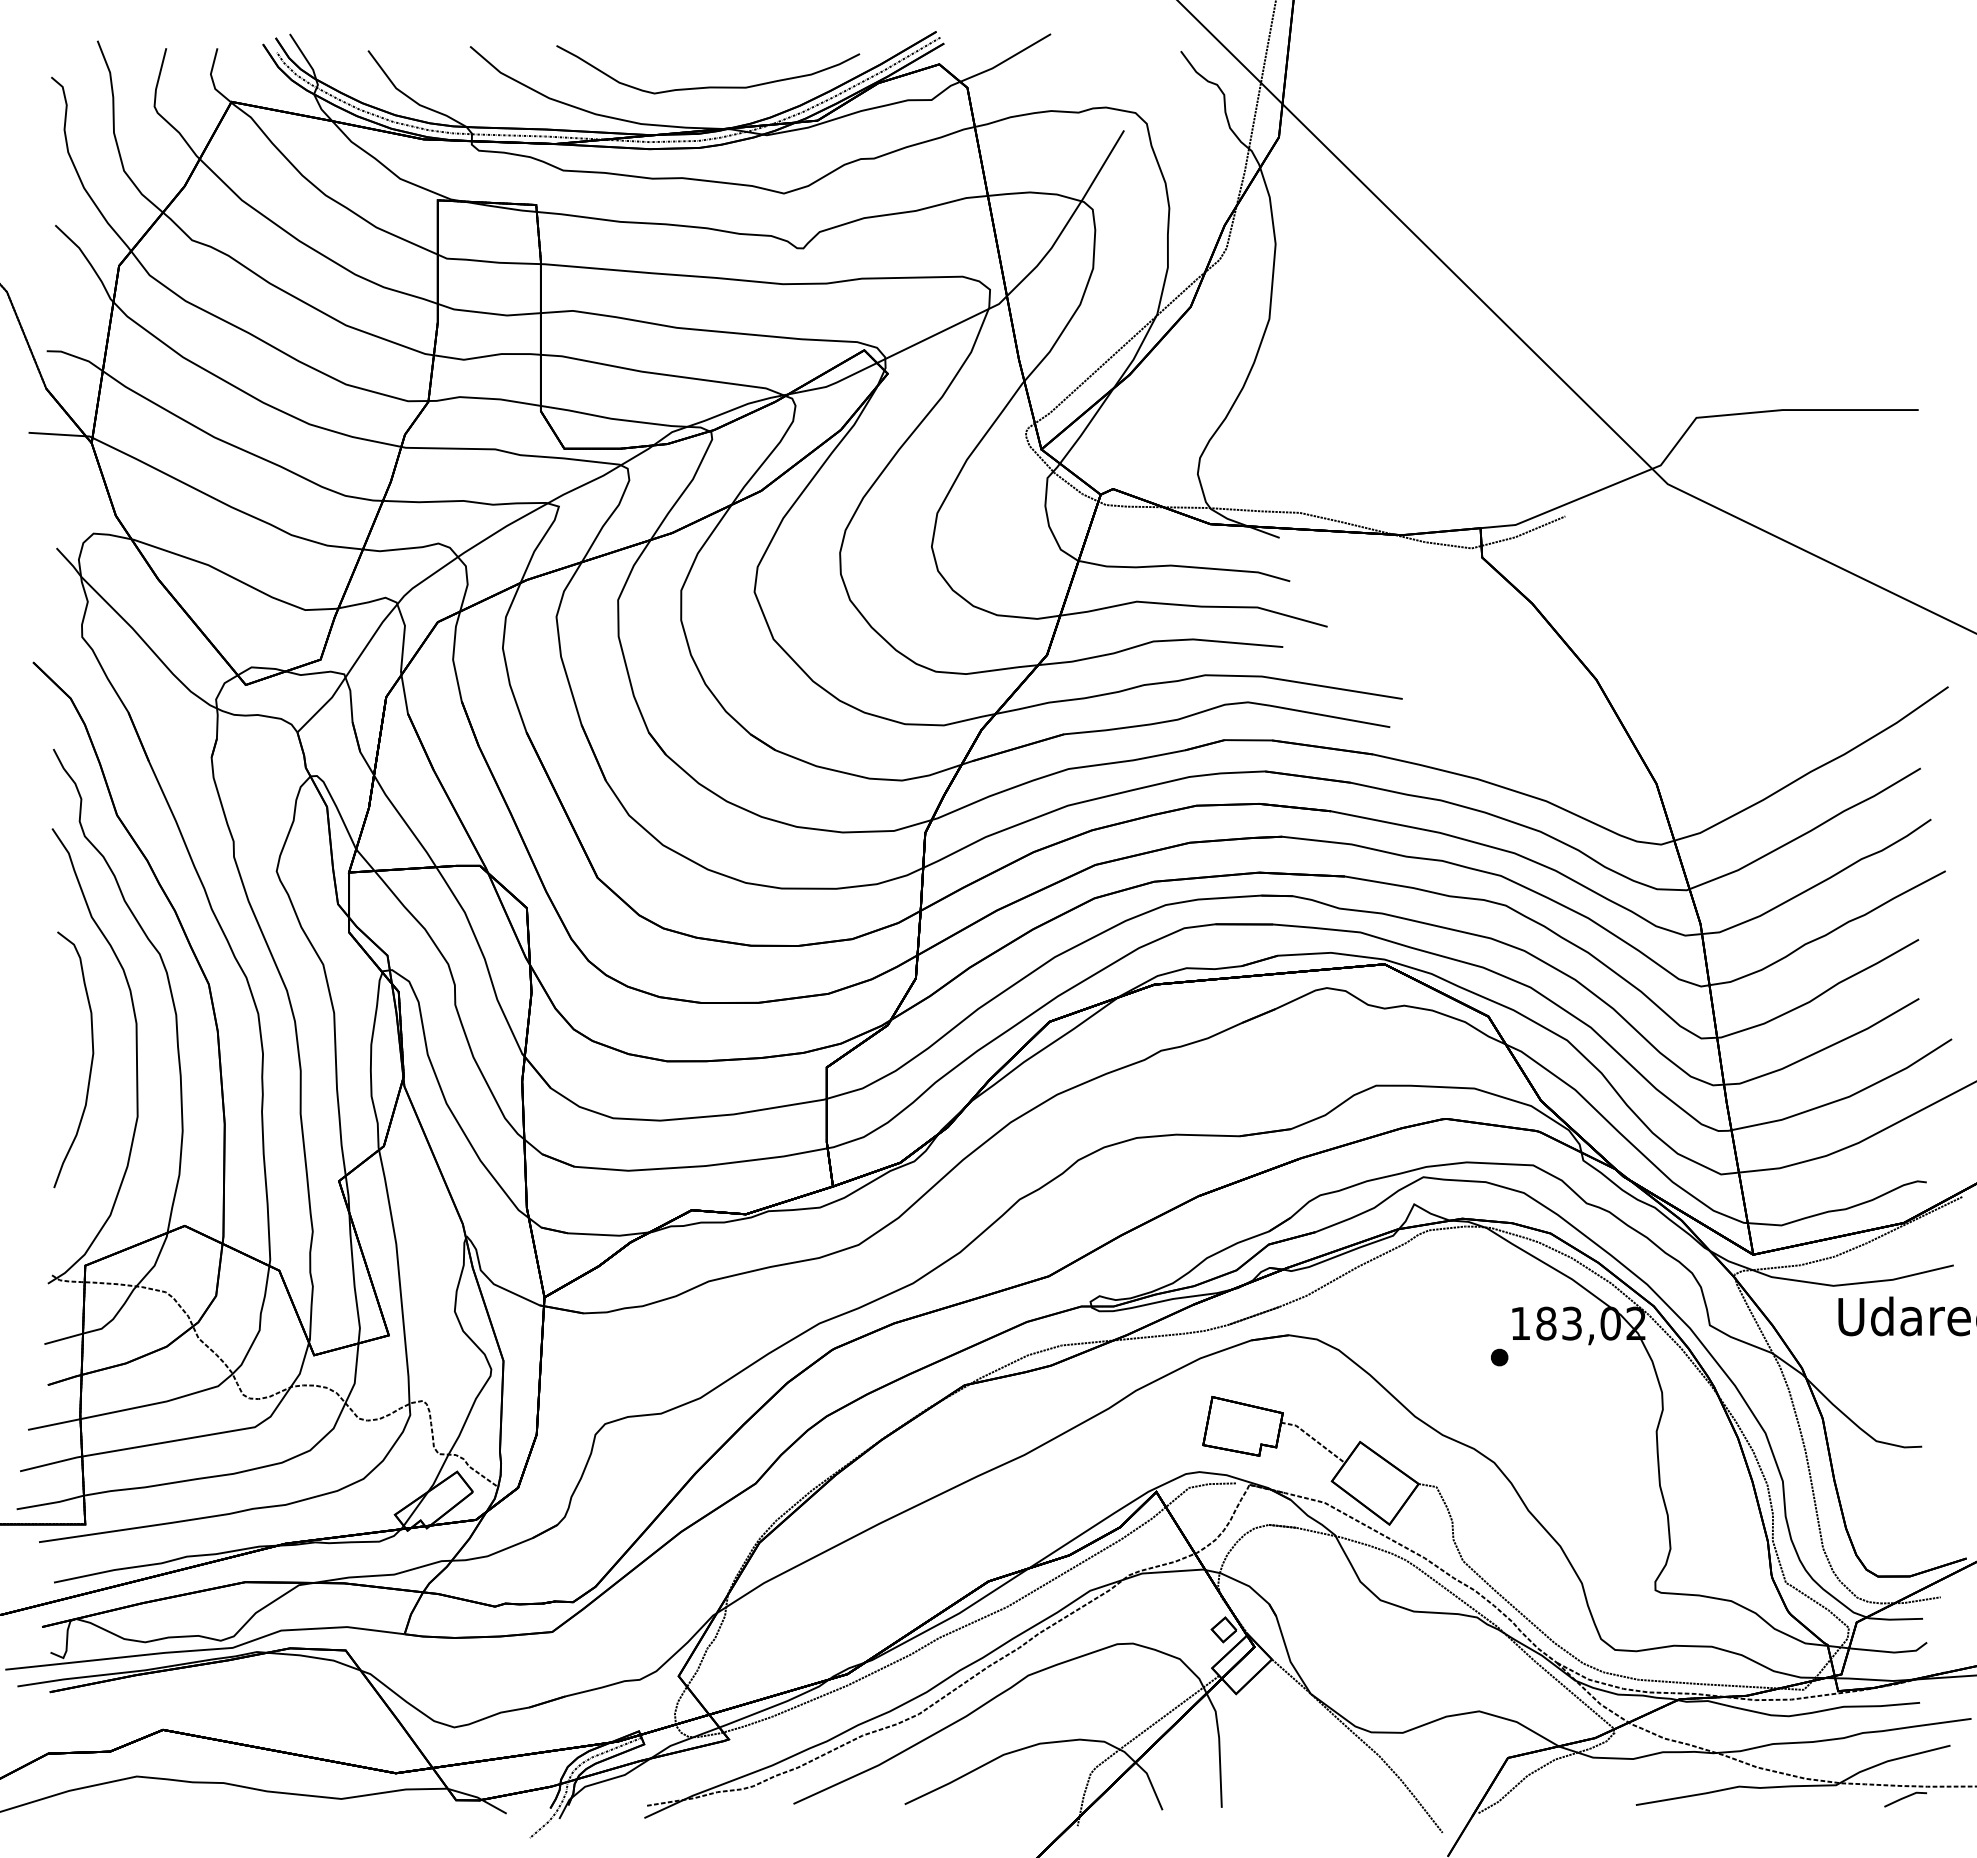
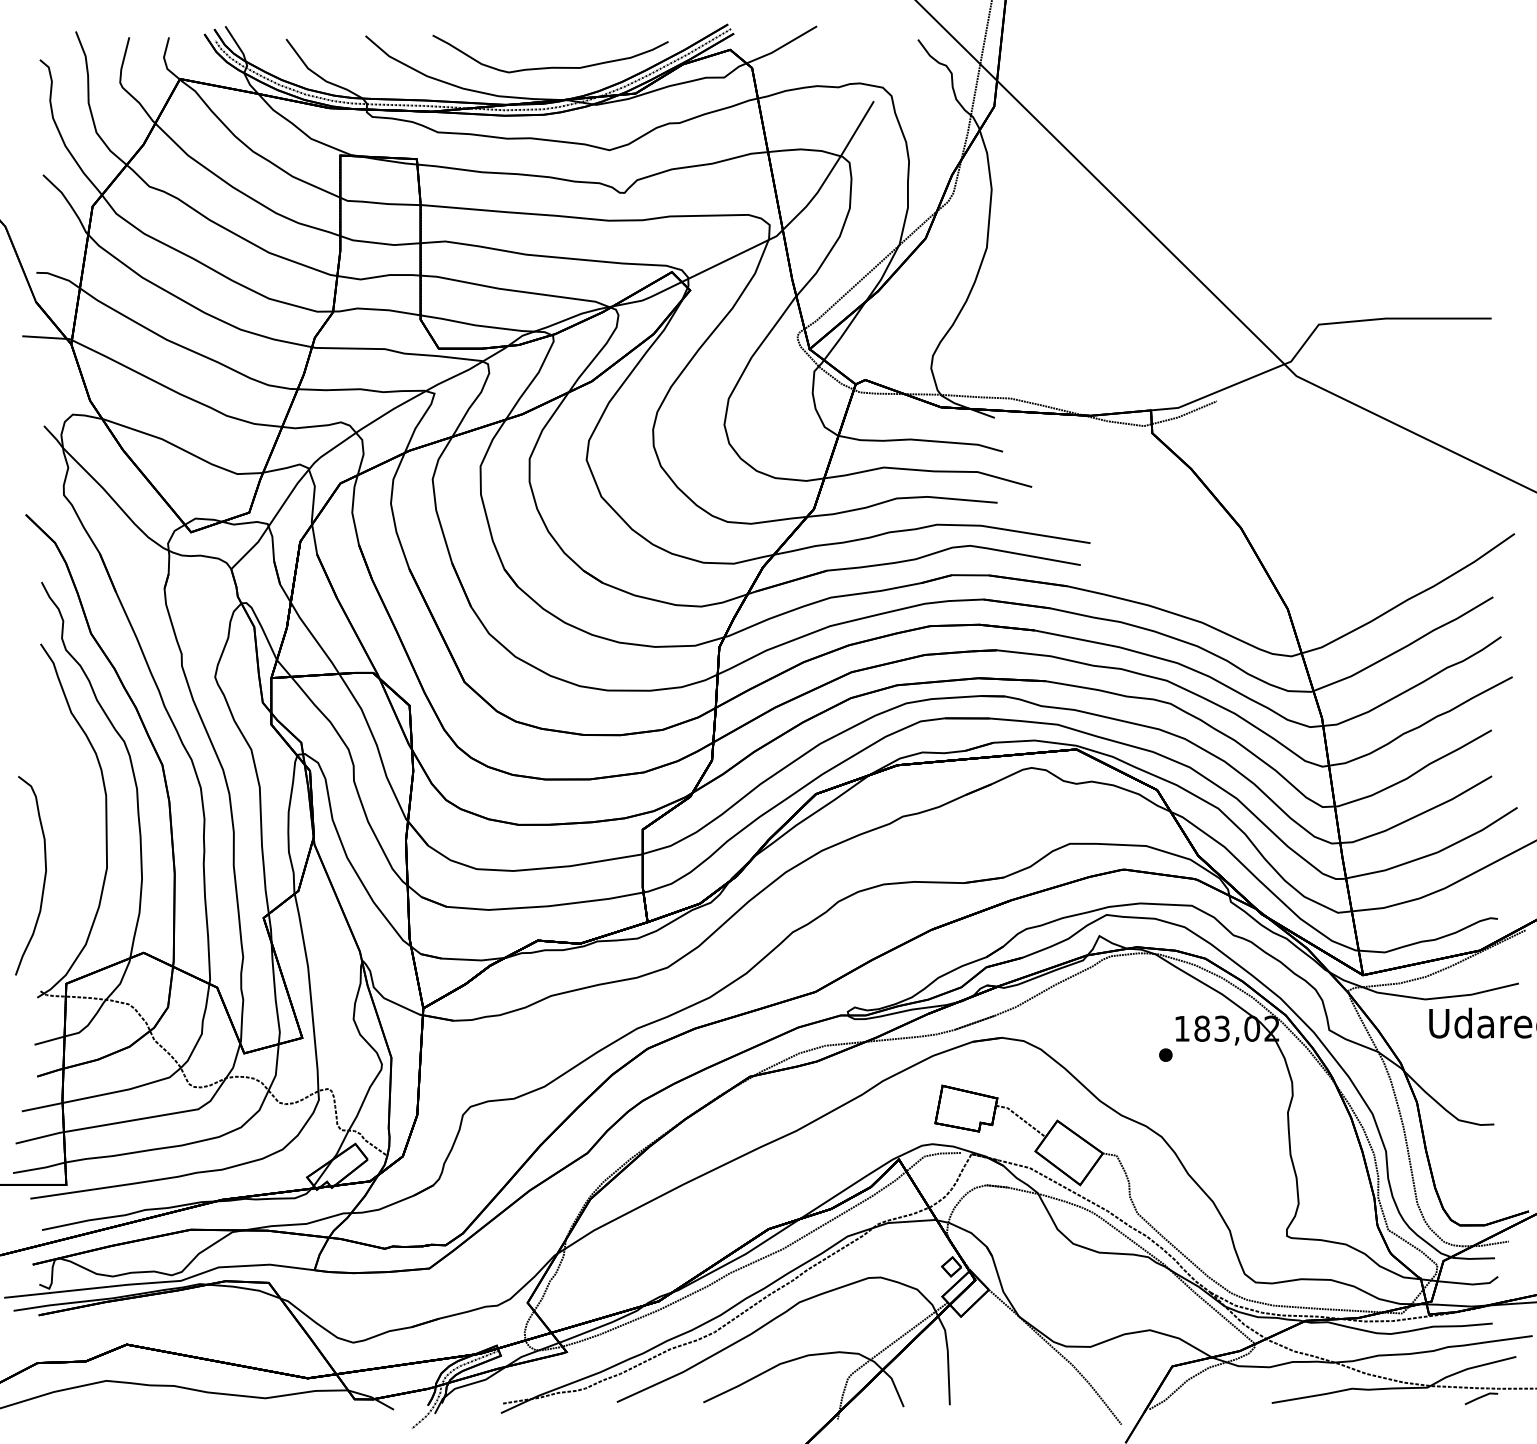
part: (90, 1064) -> (43, 879), moved

